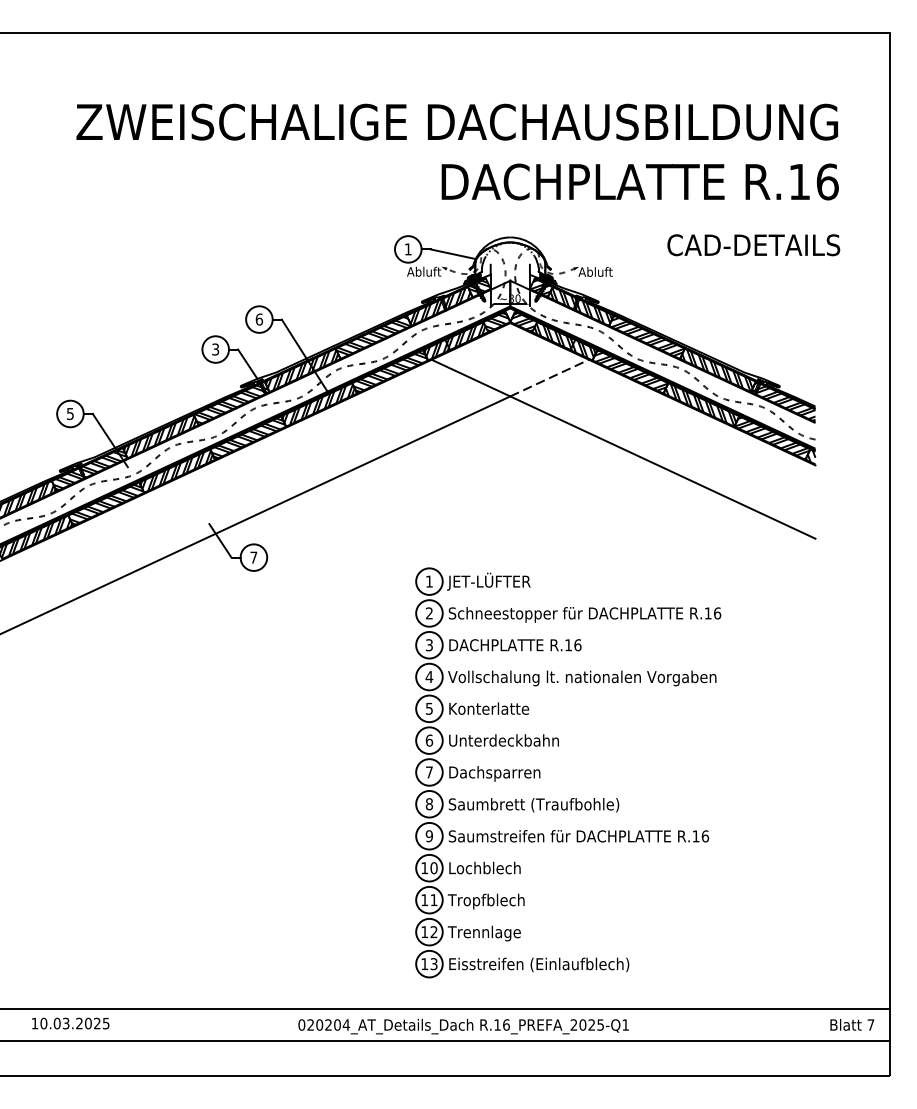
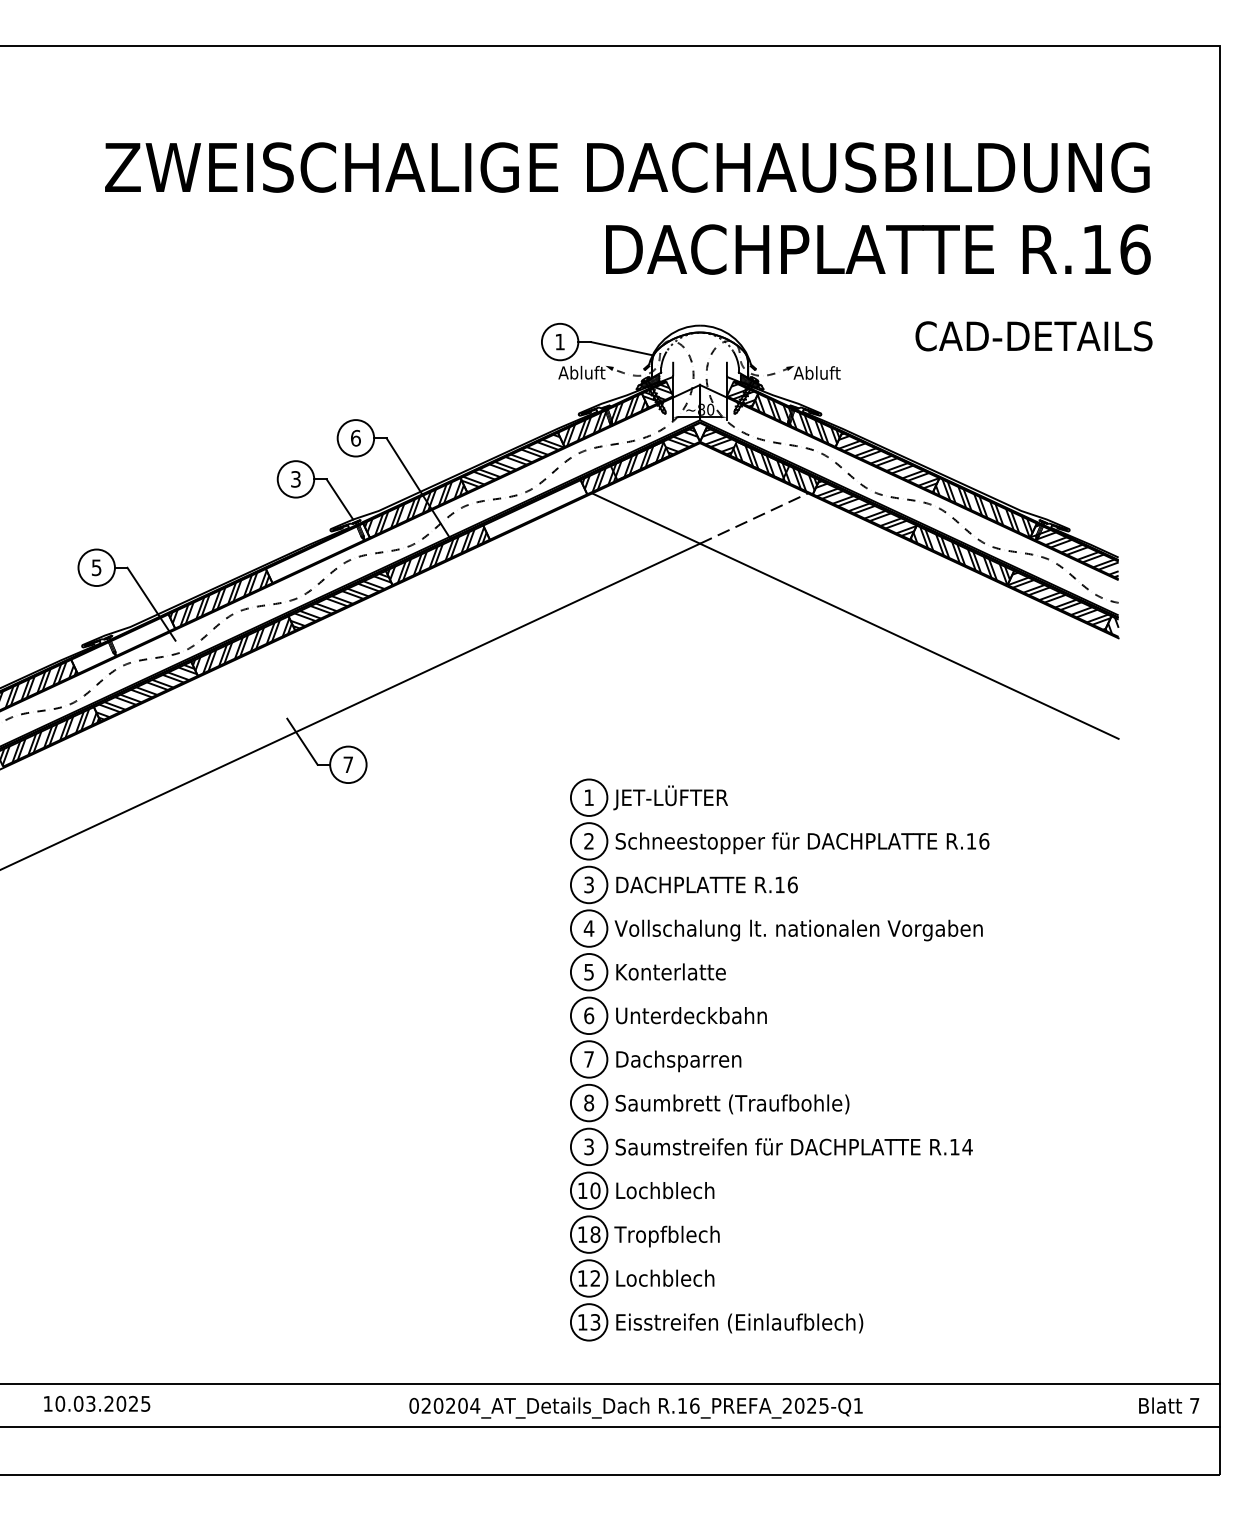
hatch: (390, 372) -> (535, 510), removed
hatch: (231, 402) -> (317, 552), removed
hatch: (90, 470) -> (124, 645), removed
text: (428, 835) -> (587, 1145), 9 -> 3
text: (704, 836) -> (966, 1147), R.16 -> R.14
text: (433, 900) -> (594, 1235), 11 -> 18
text: (483, 933) -> (663, 1280), Trennlage -> Lochblech

